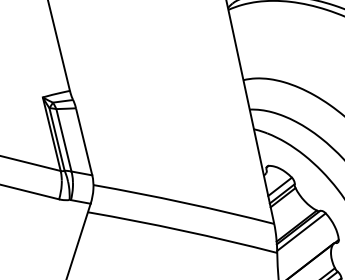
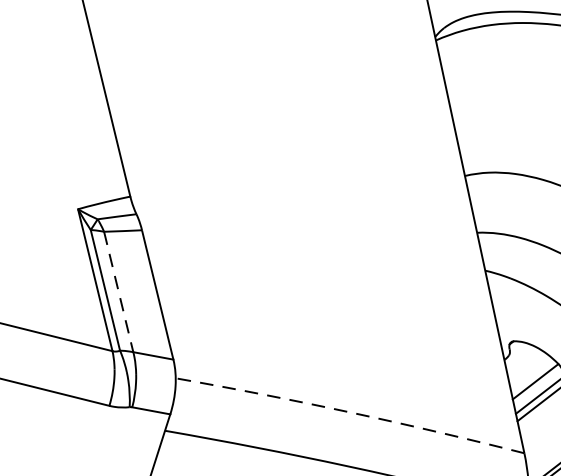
line: (64, 140) -> (119, 292), solid -> dashed
arc: (184, 202) -> (351, 411), solid -> dashed

